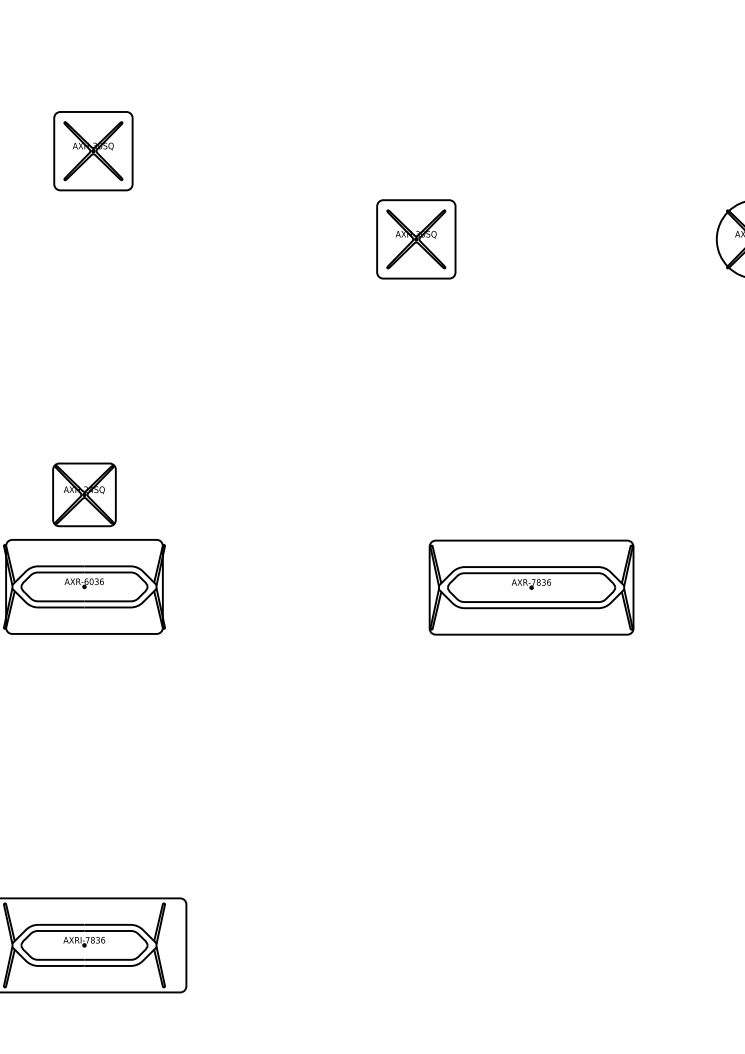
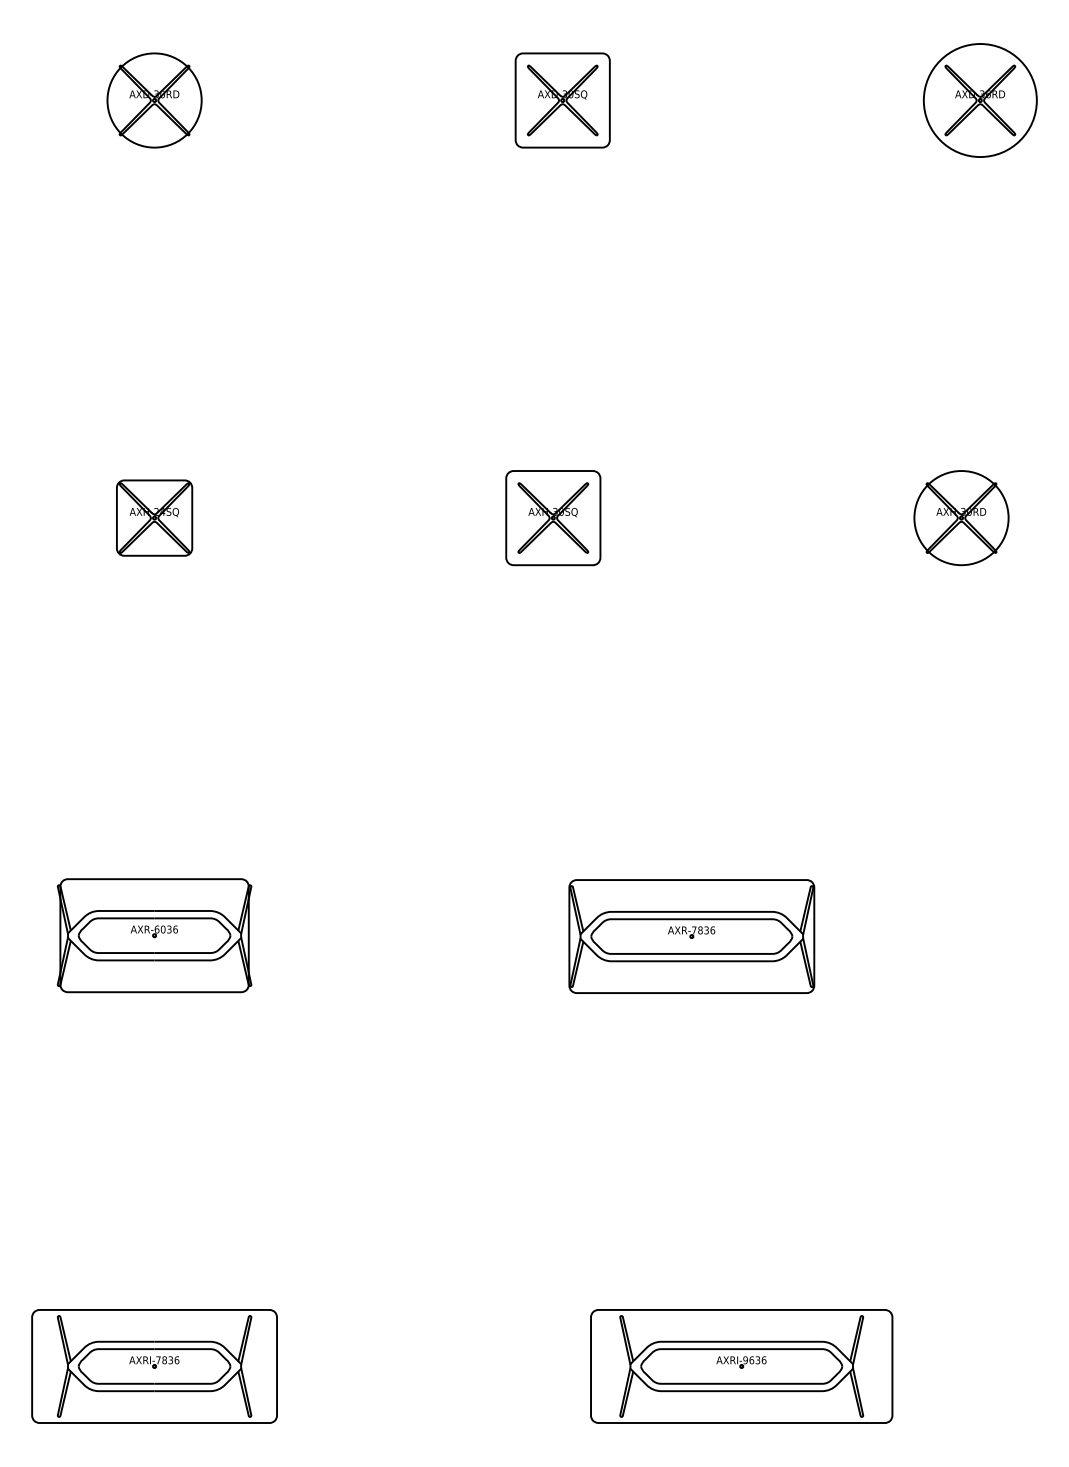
part: (93, 151) -> (165, 412), removed
part: (84, 494) -> (154, 517), moved
part: (572, 945) -> (741, 1366), added

